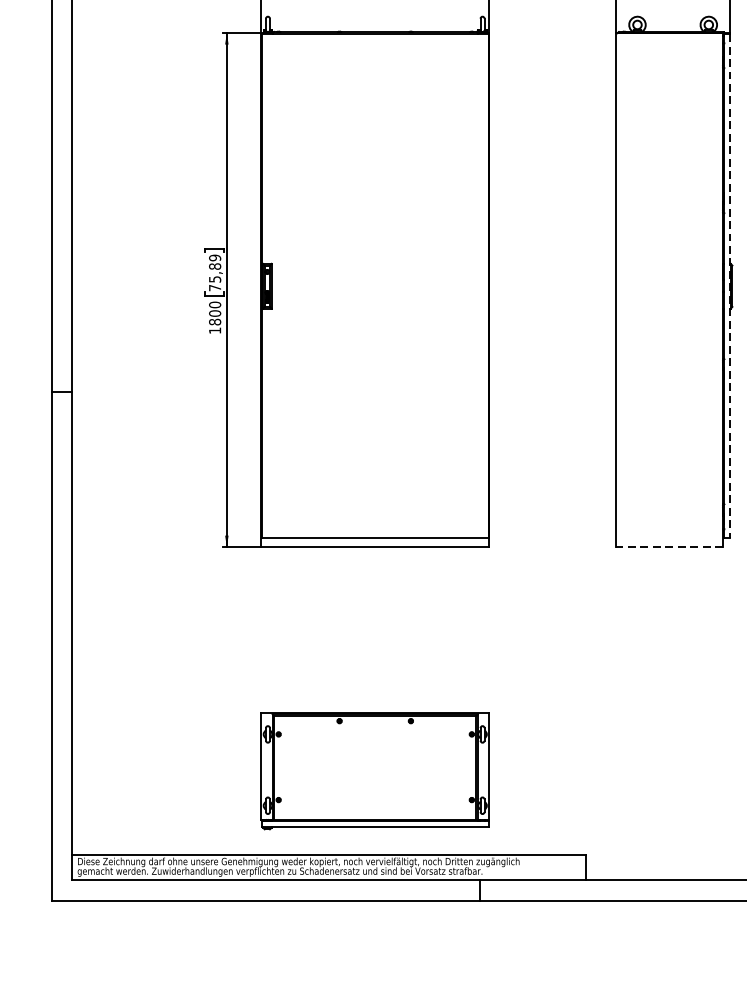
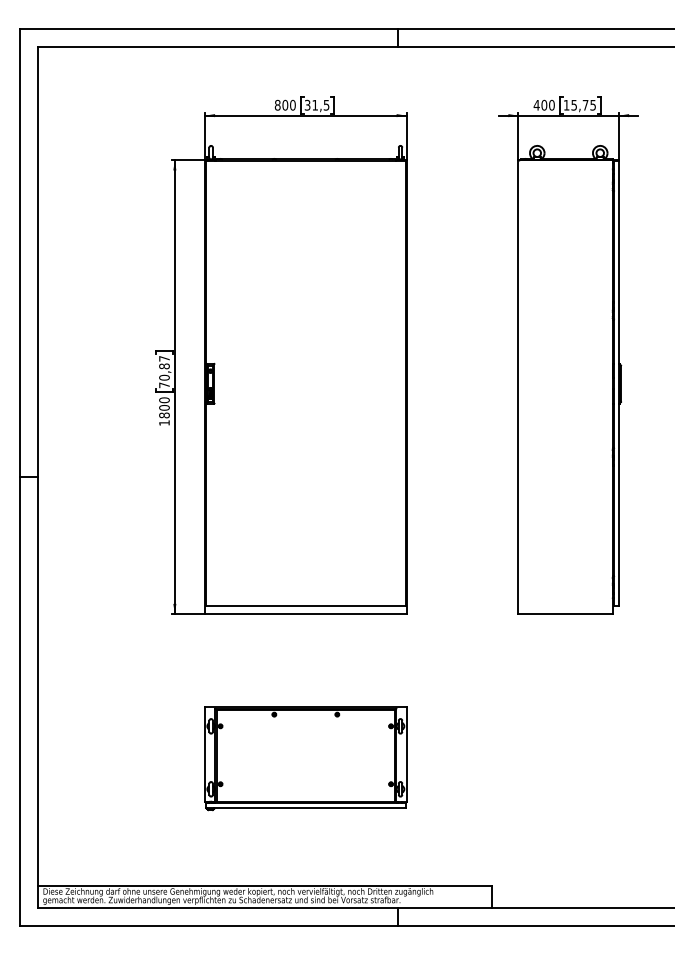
text: (215, 267) -> (164, 367), 75,89 -> 70,87
line: (730, 285) -> (619, 383), dashed -> solid
line: (669, 546) -> (565, 613), dashed -> solid
part: (374, 770) -> (305, 758), moved

